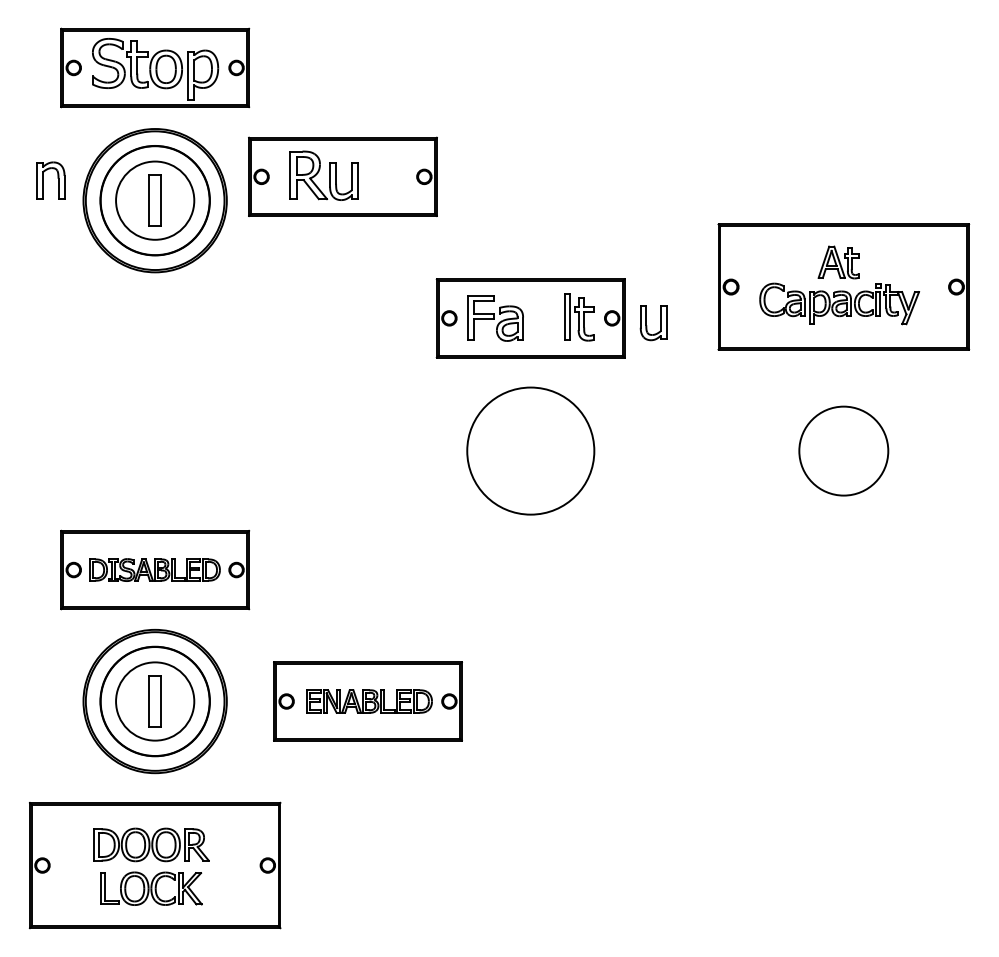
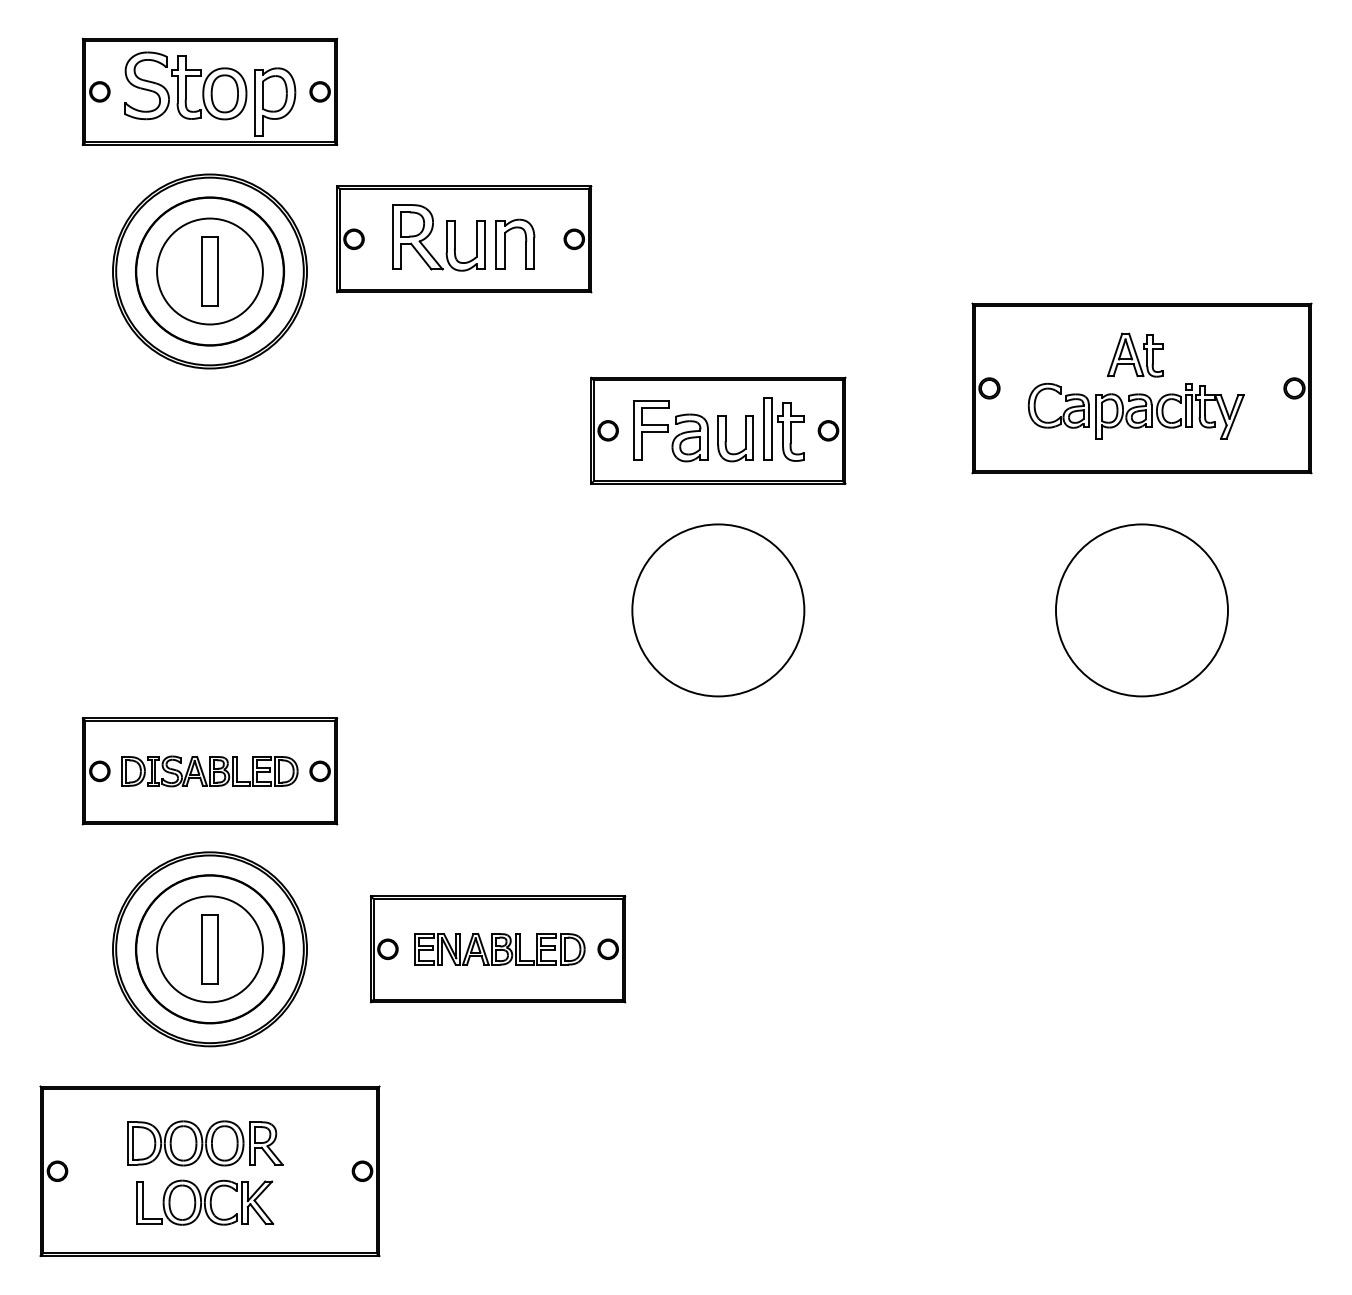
part: (43, 179) -> (505, 243), moved
part: (646, 323) -> (726, 438), moved
circle: (843, 451) -> (1141, 610), size x1.43

